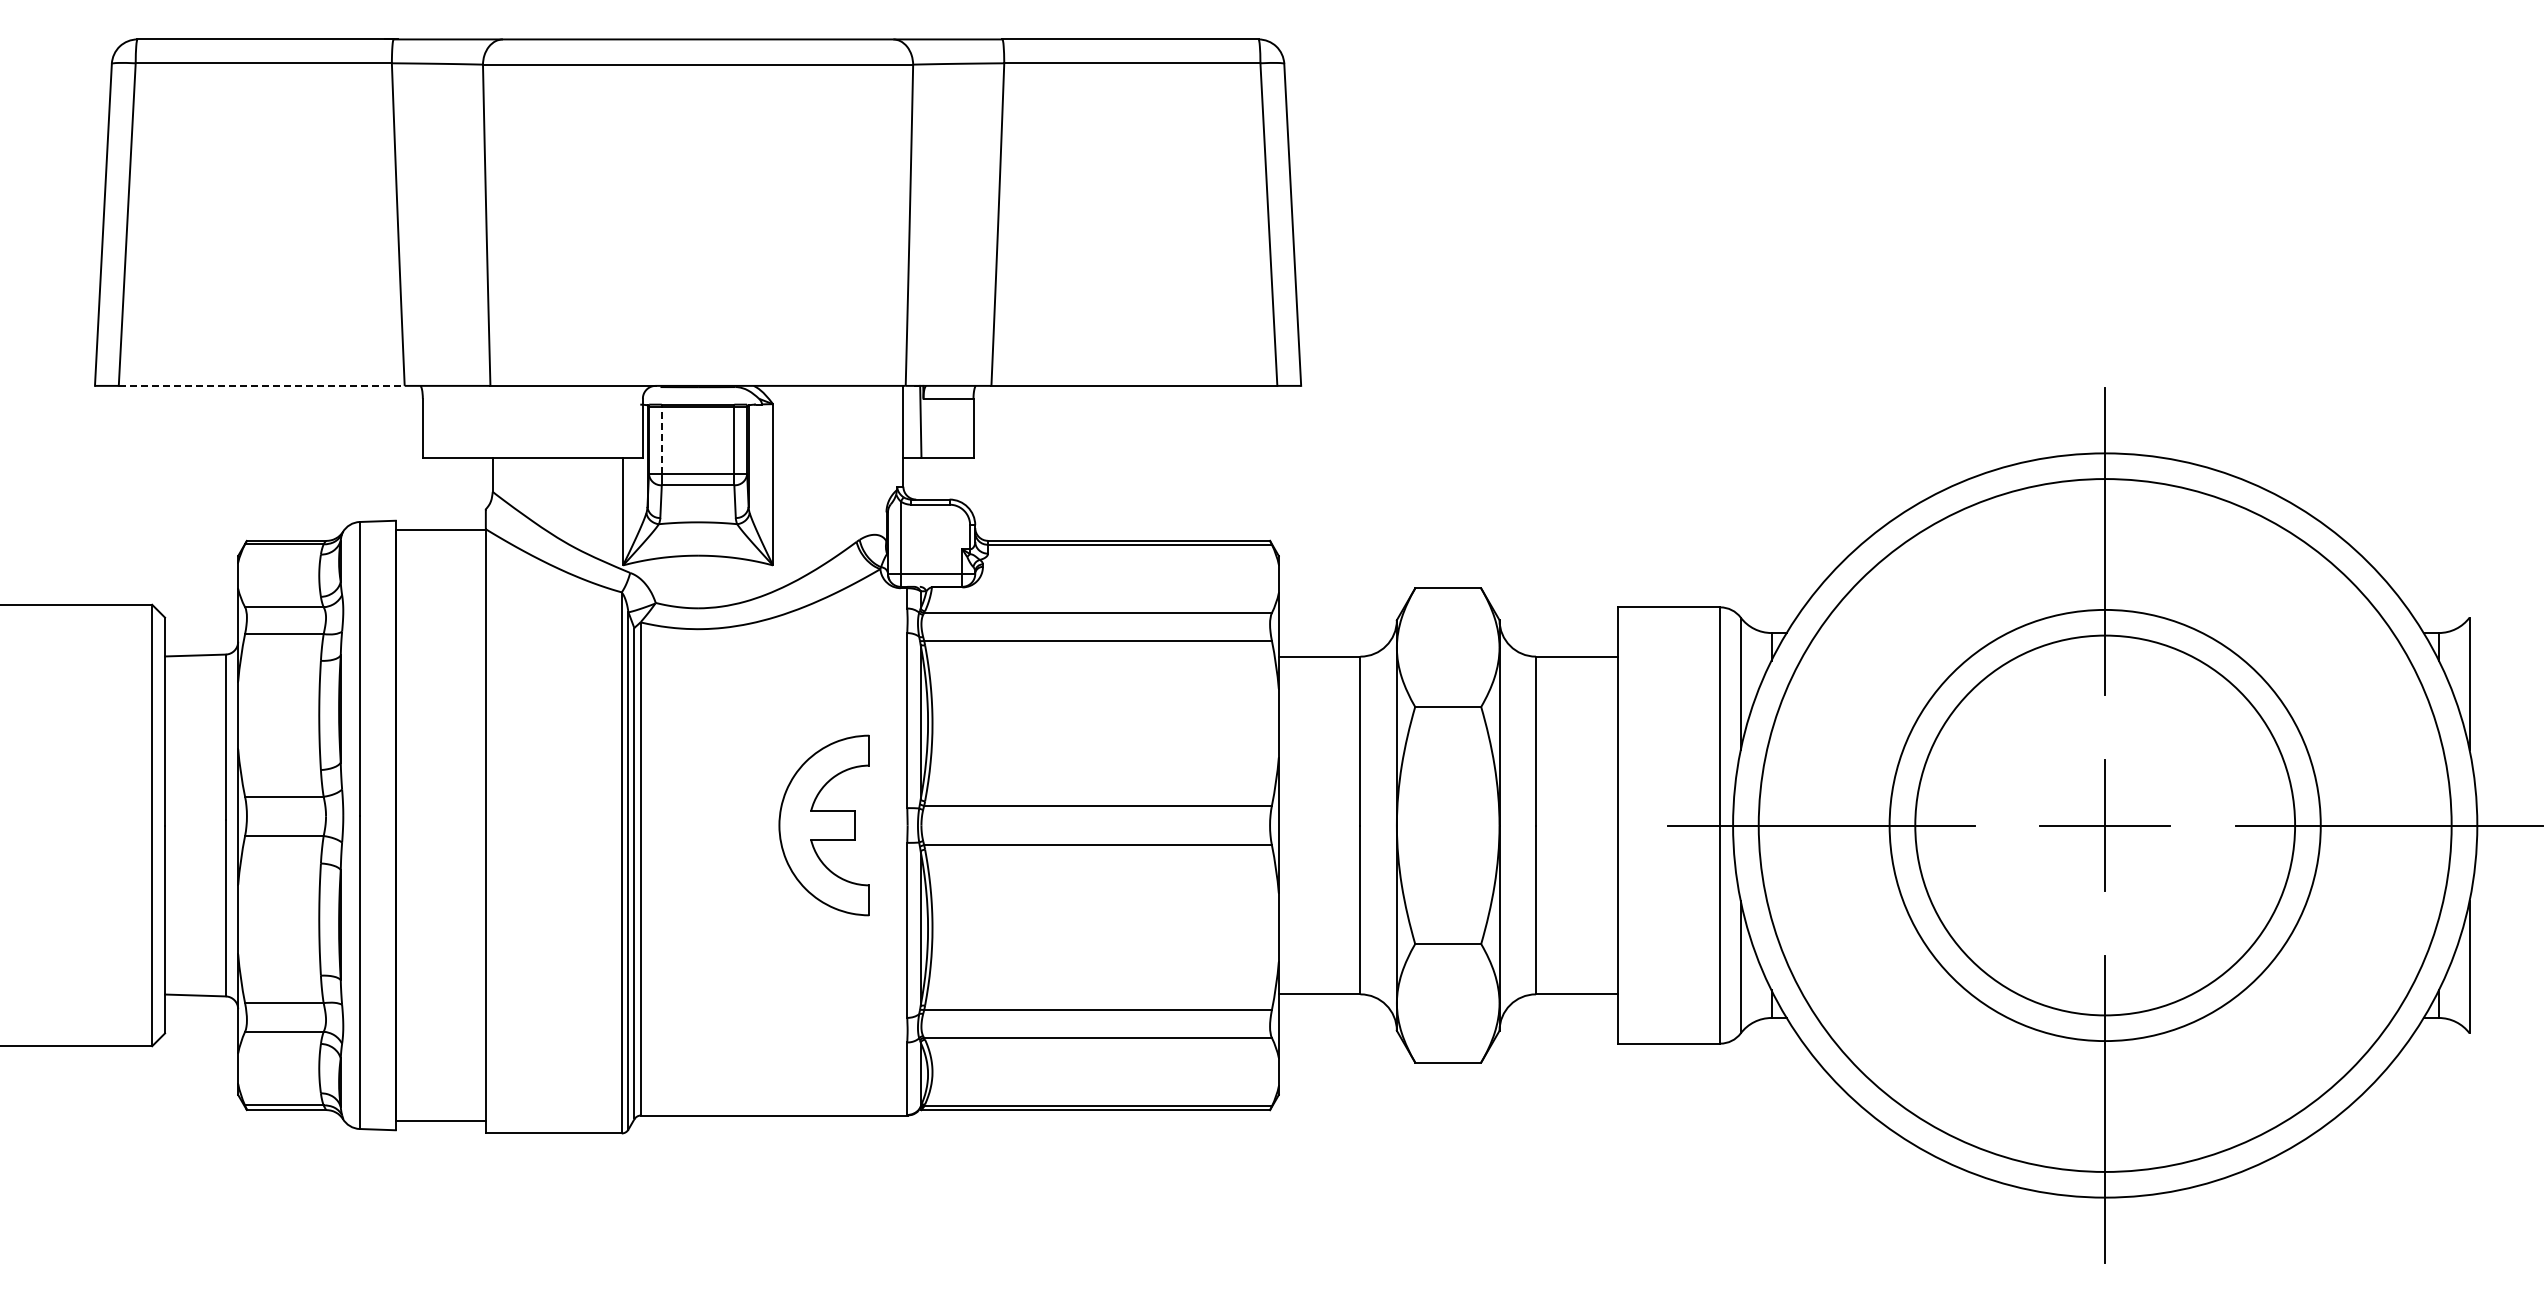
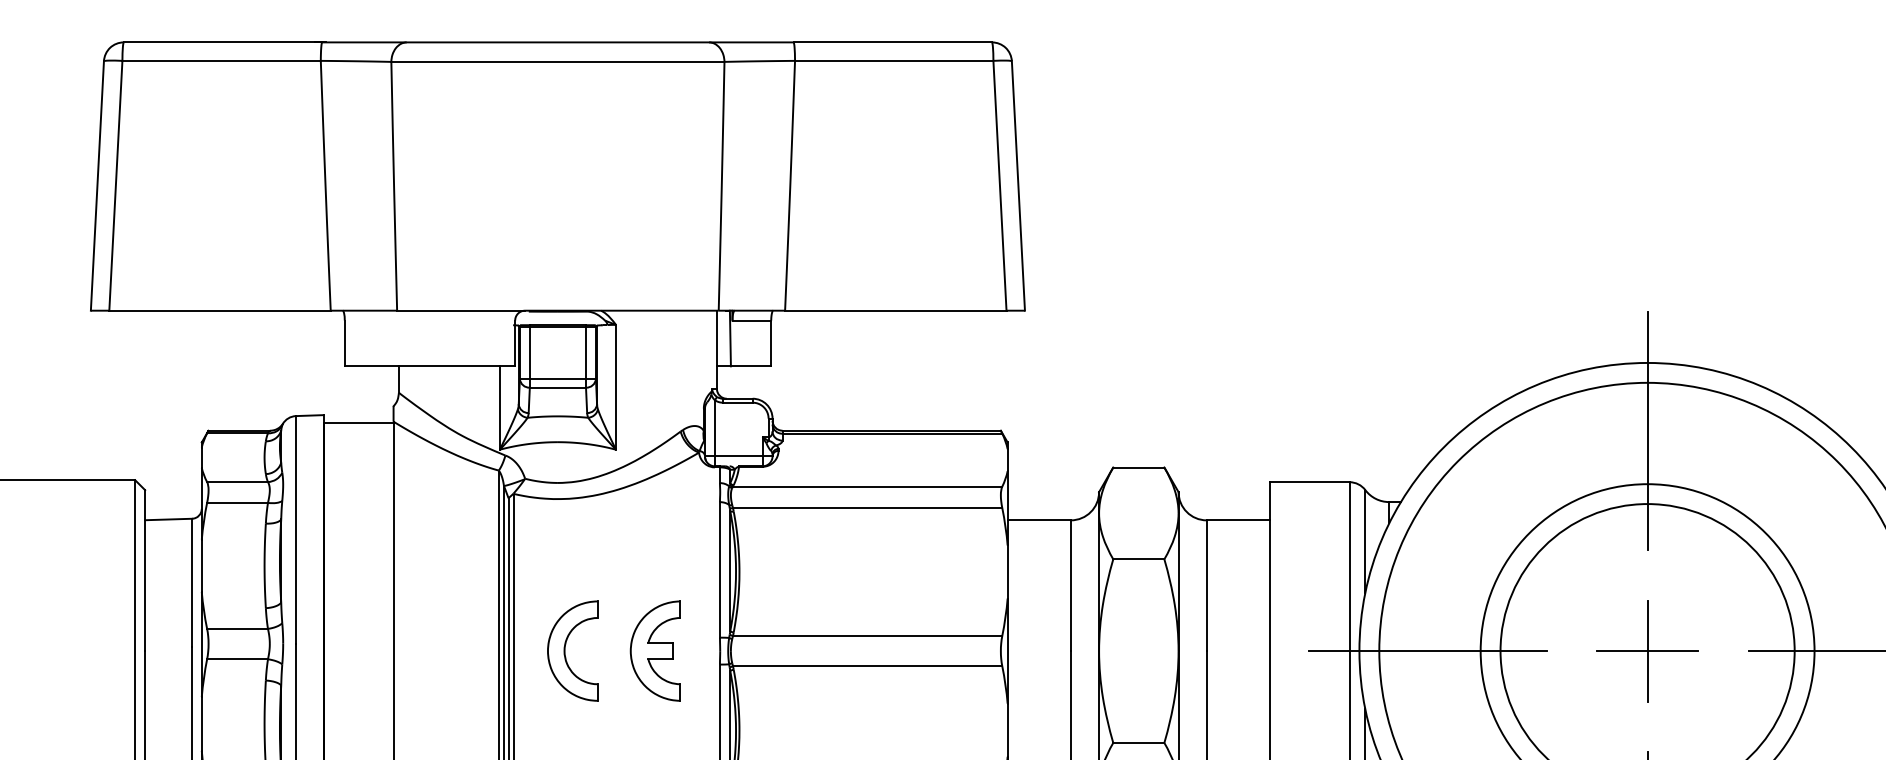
line: (261, 385) -> (219, 310), dashed -> solid
line: (661, 440) -> (529, 352), dashed -> solid
part: (707, 825) -> (565, 651), added
part: (823, 825) -> (655, 651), size x0.71

